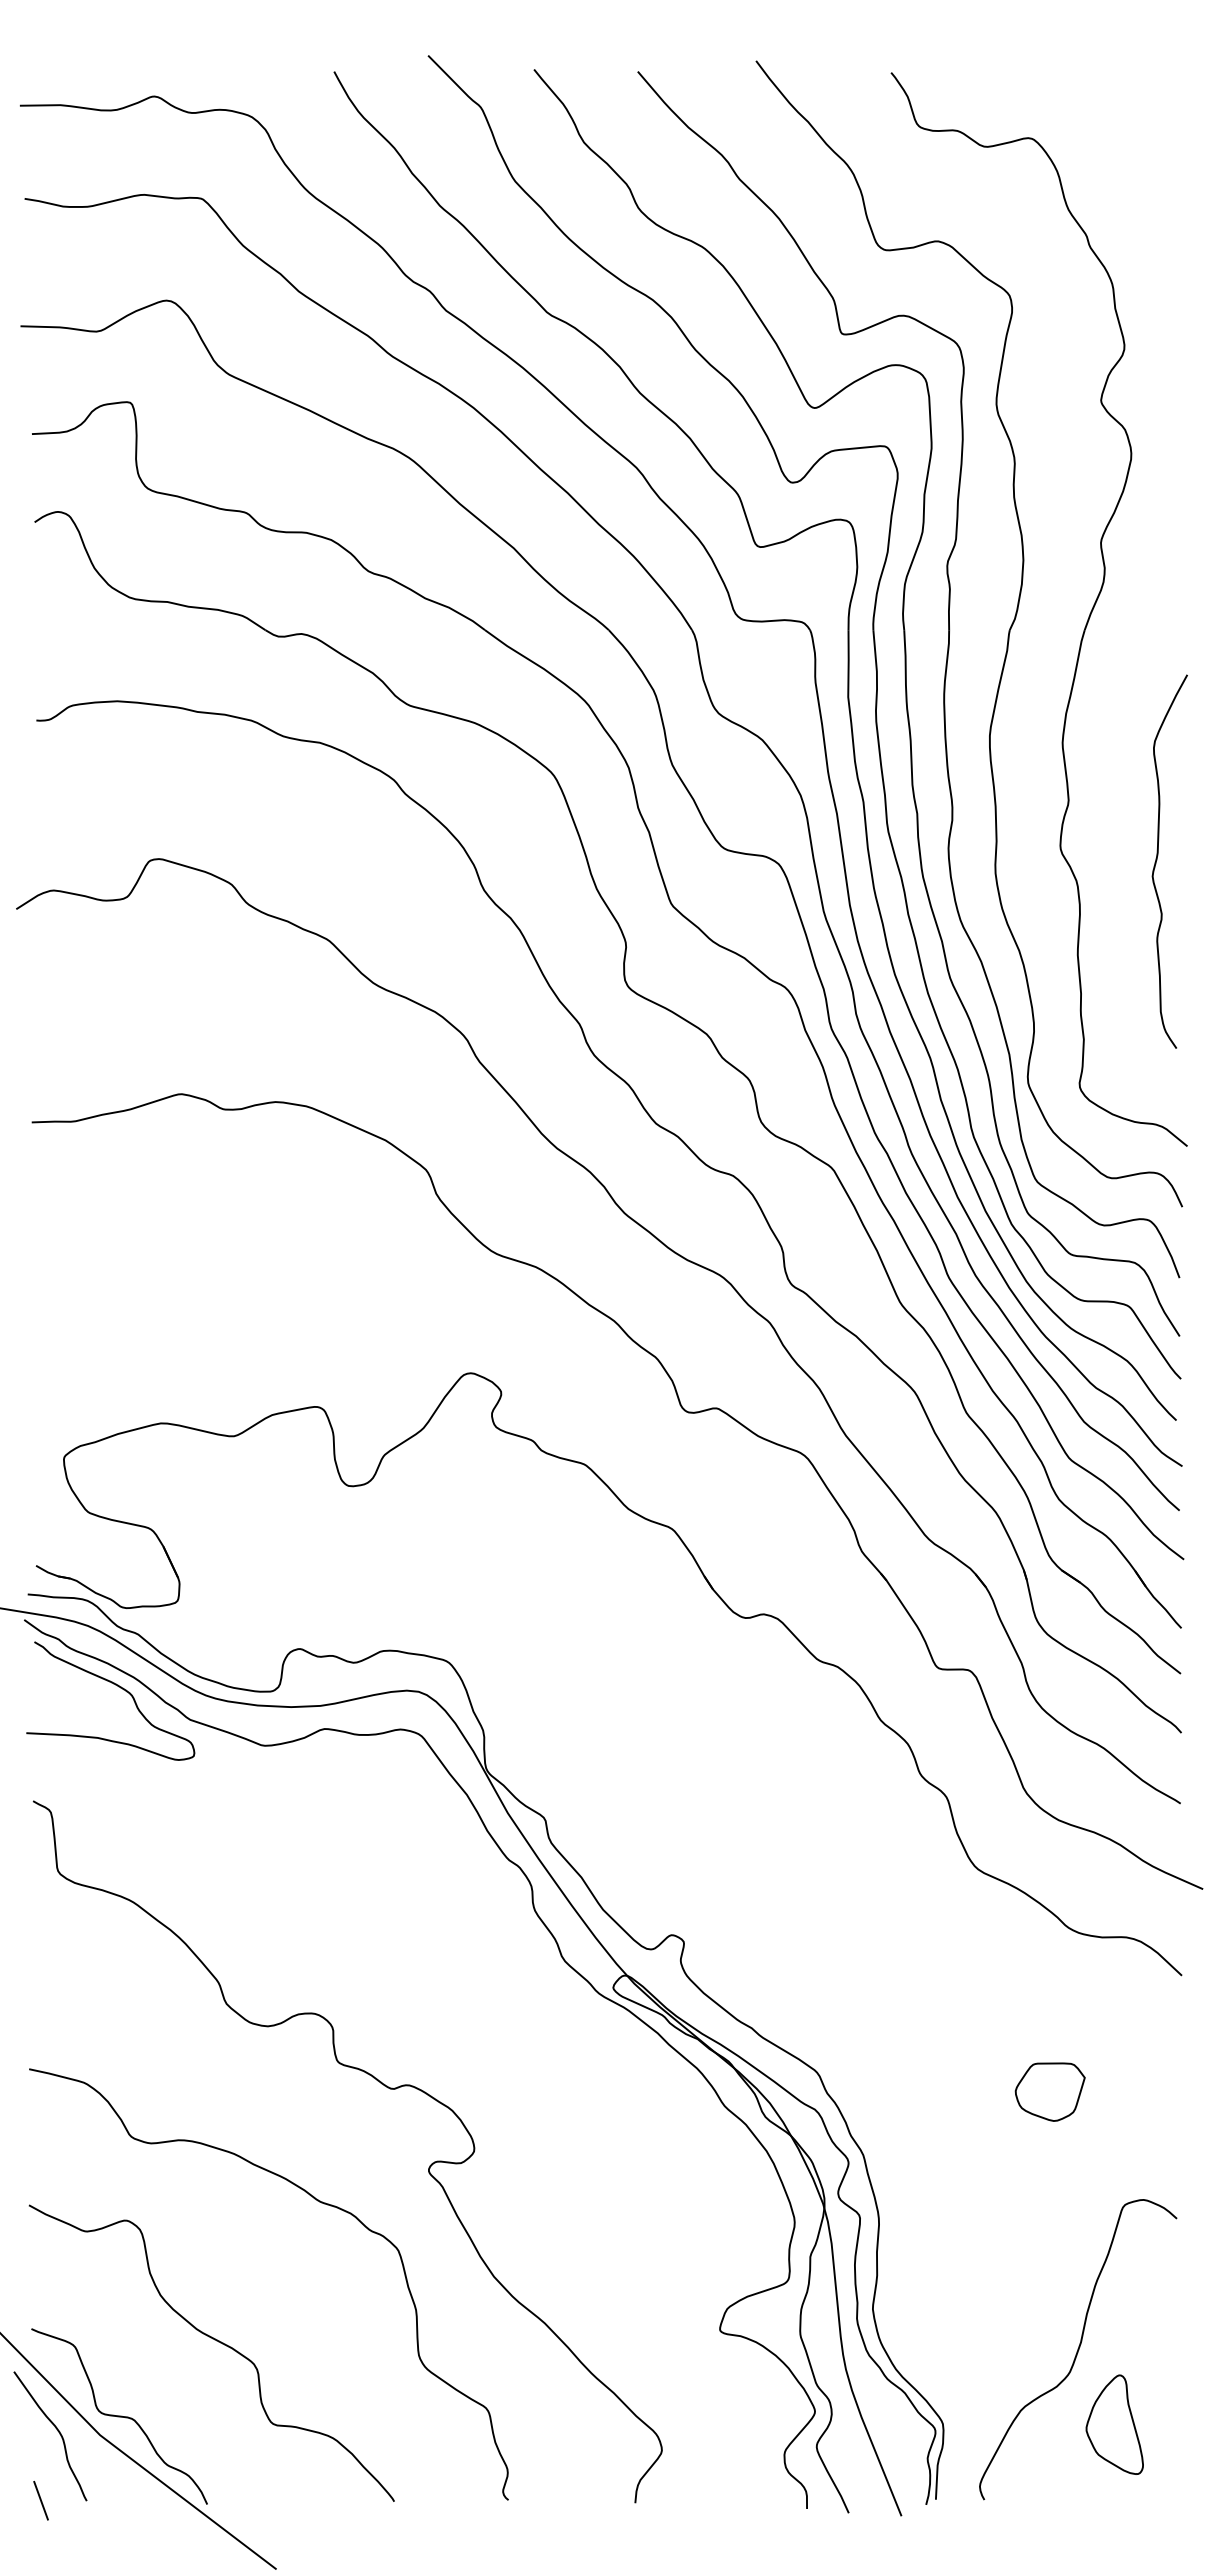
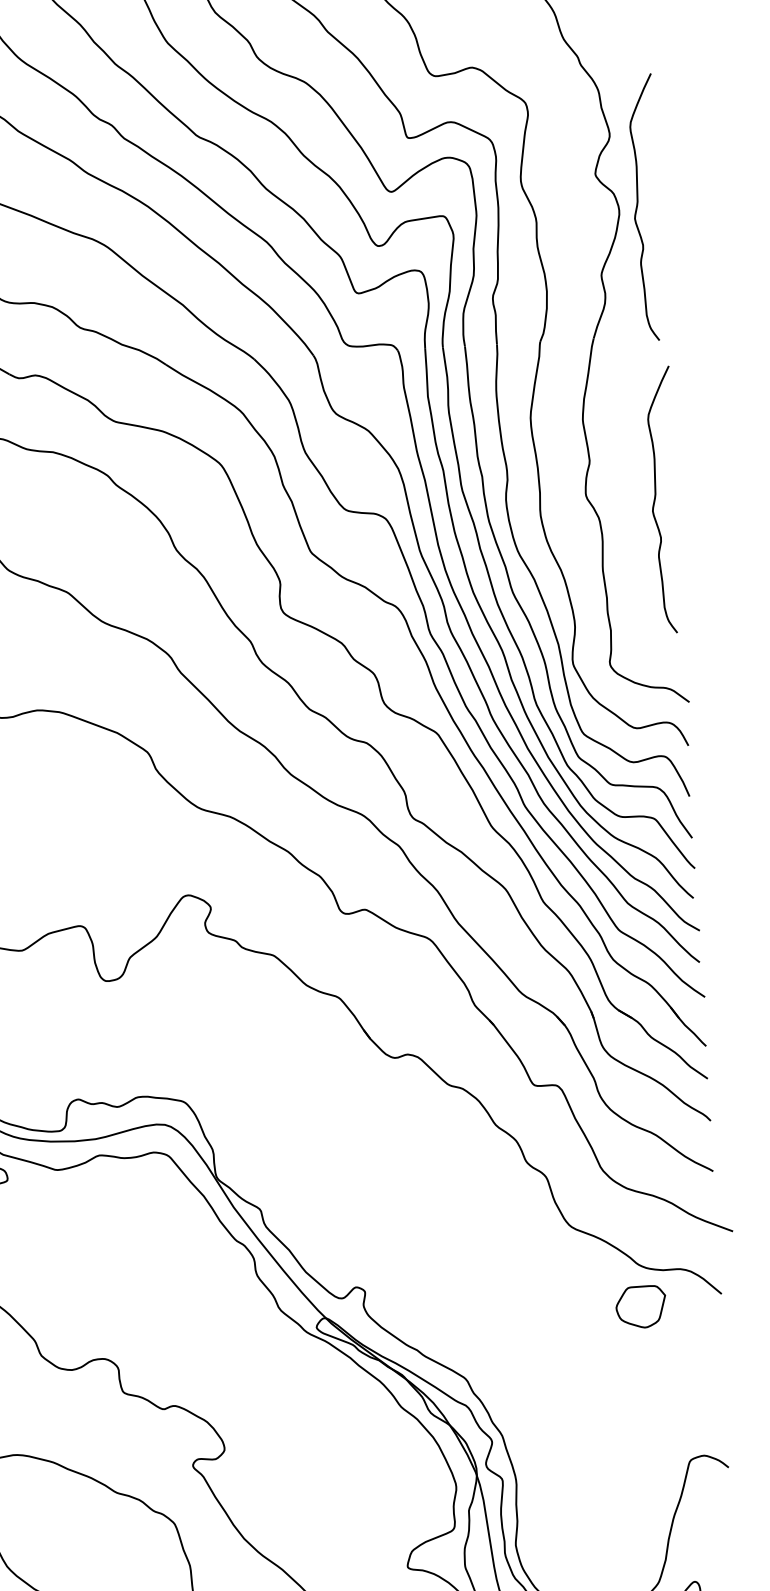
curve: (1157, 450) -> (637, 207), added
part: (1049, 2091) -> (640, 1306), moved

